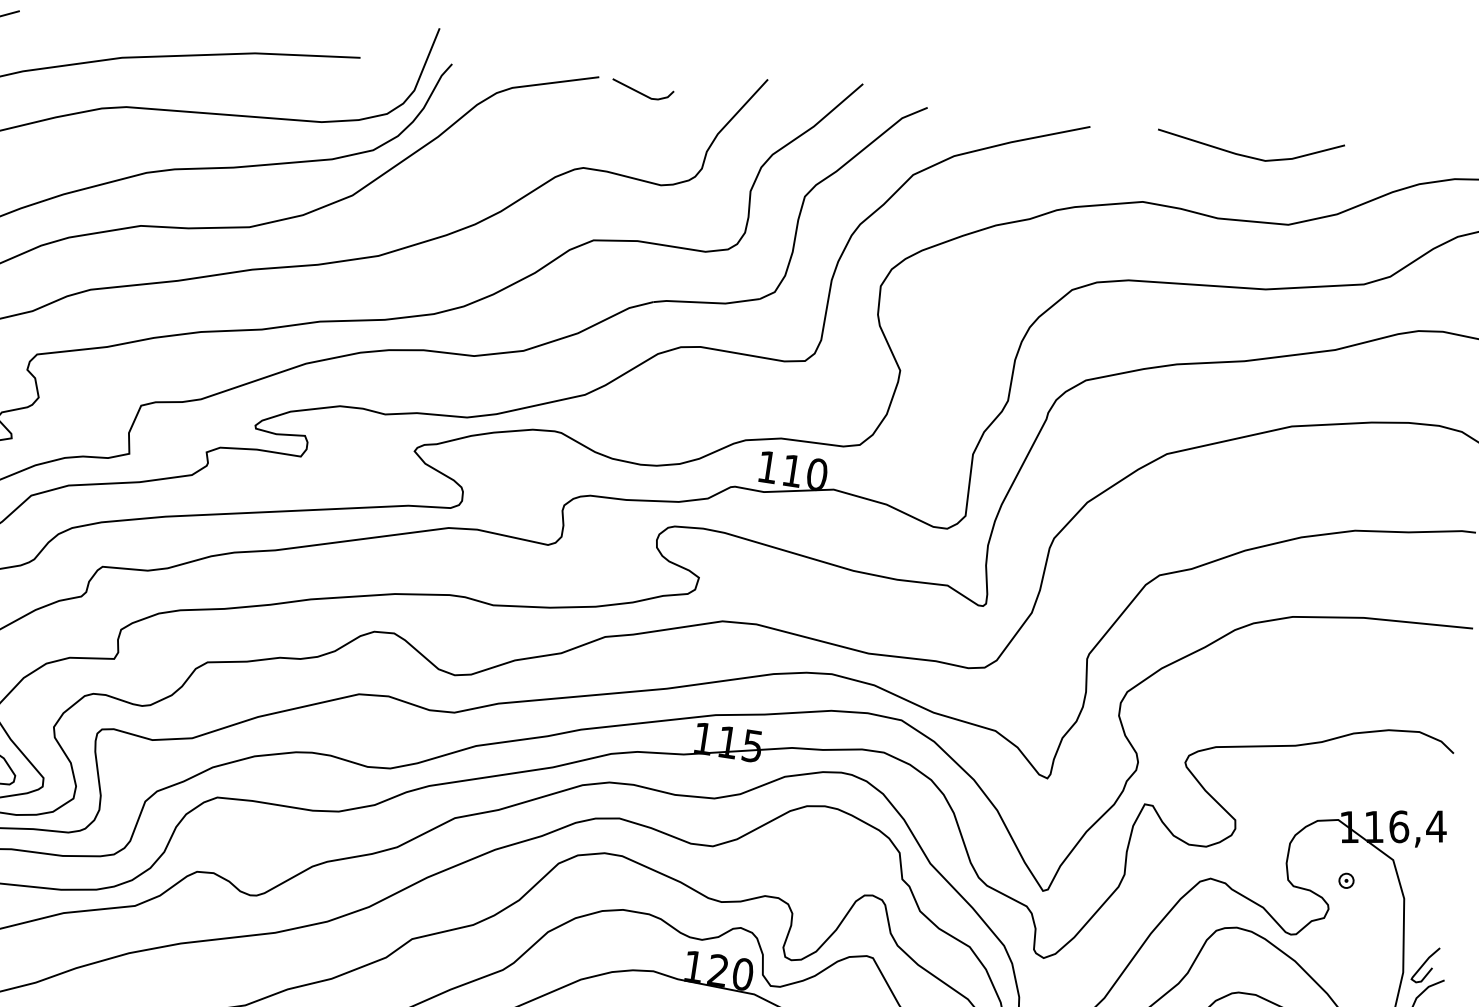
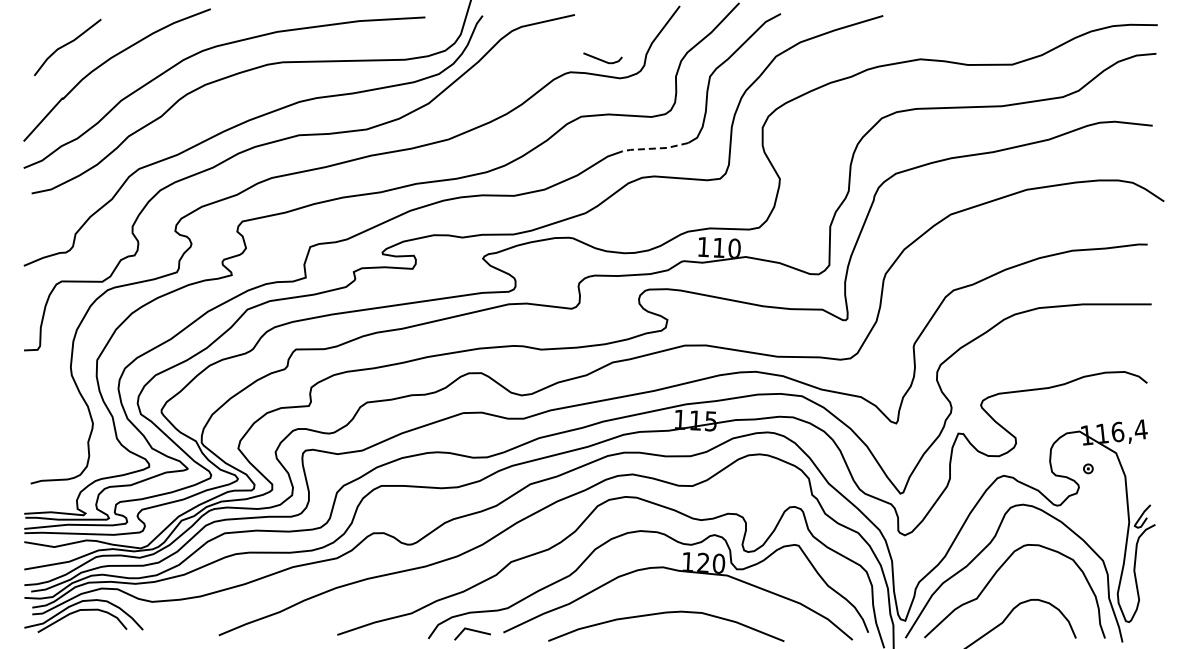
line: (642, 91) -> (602, 59), moved
line: (1247, 154) -> (982, 23), removed
line: (706, 302) -> (655, 148), solid -> dashed

